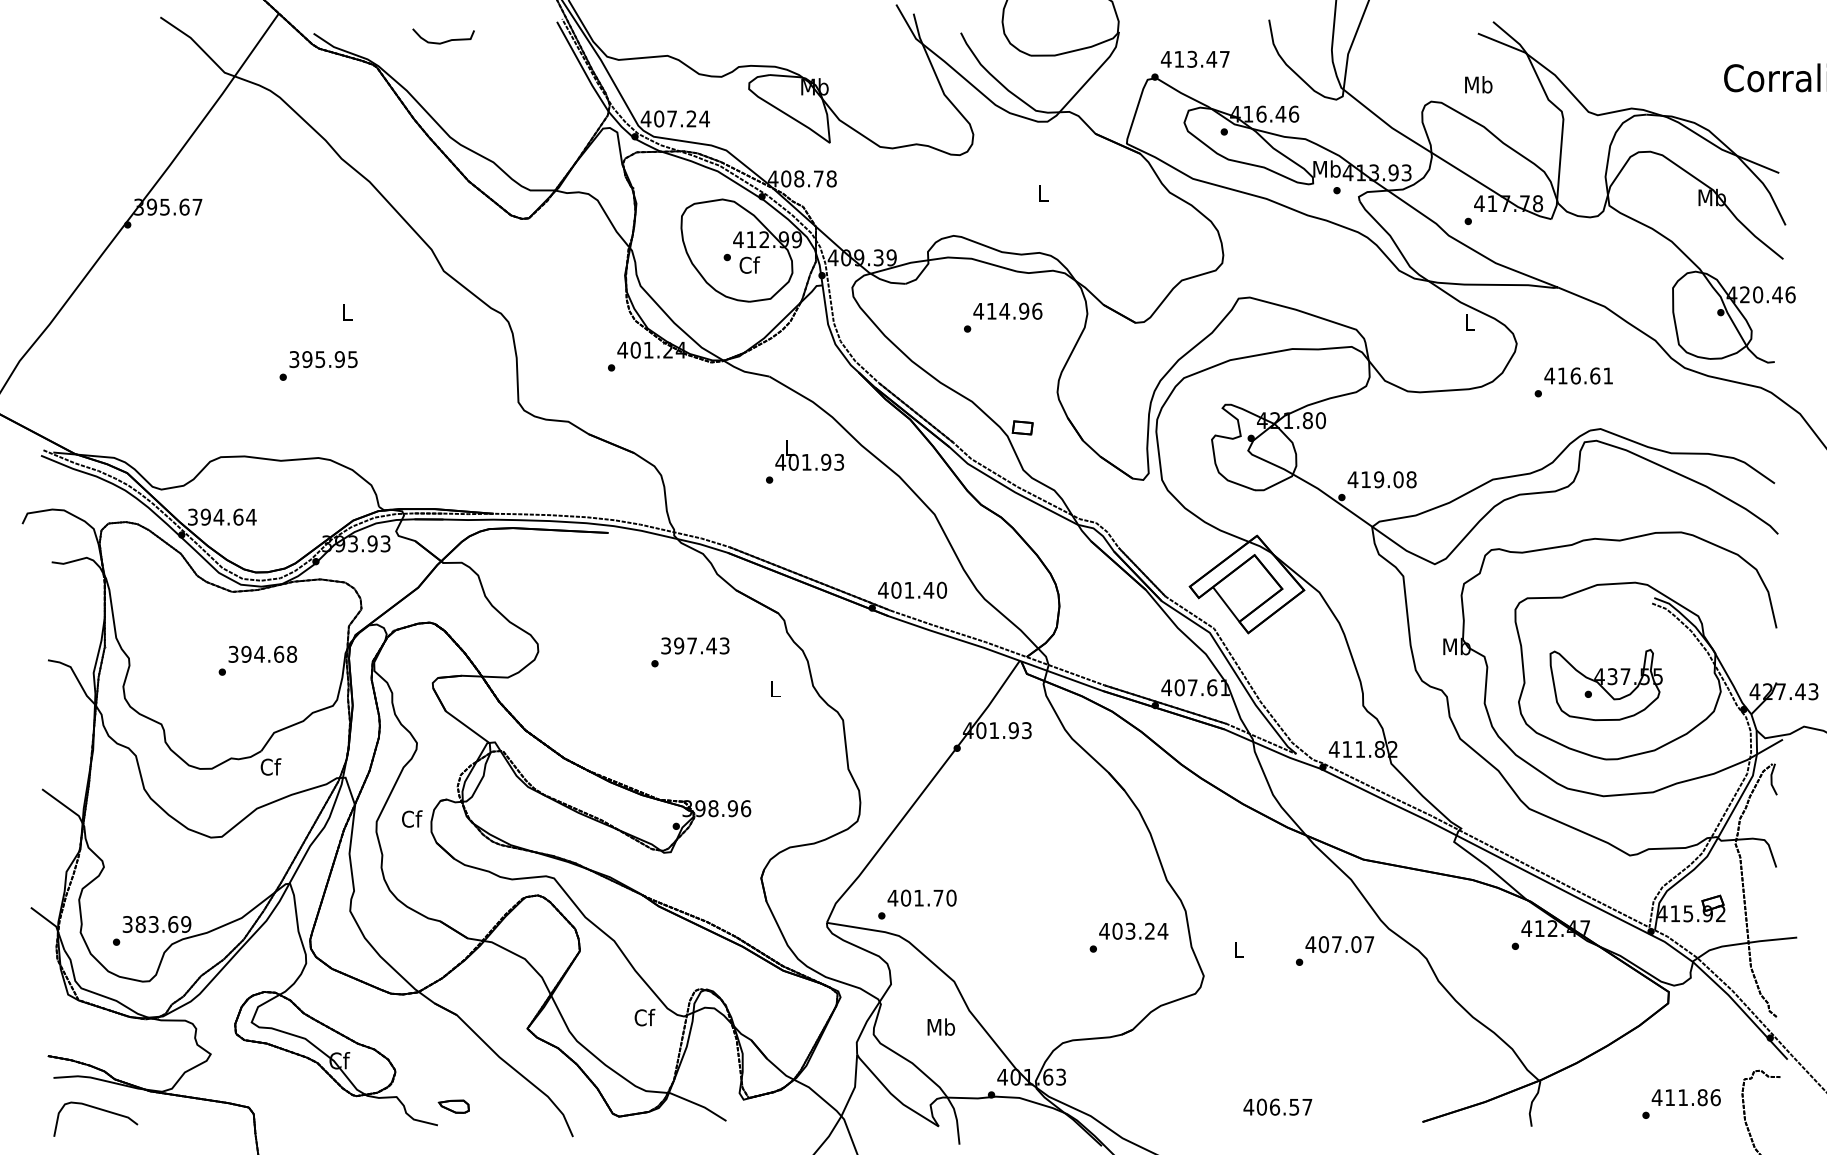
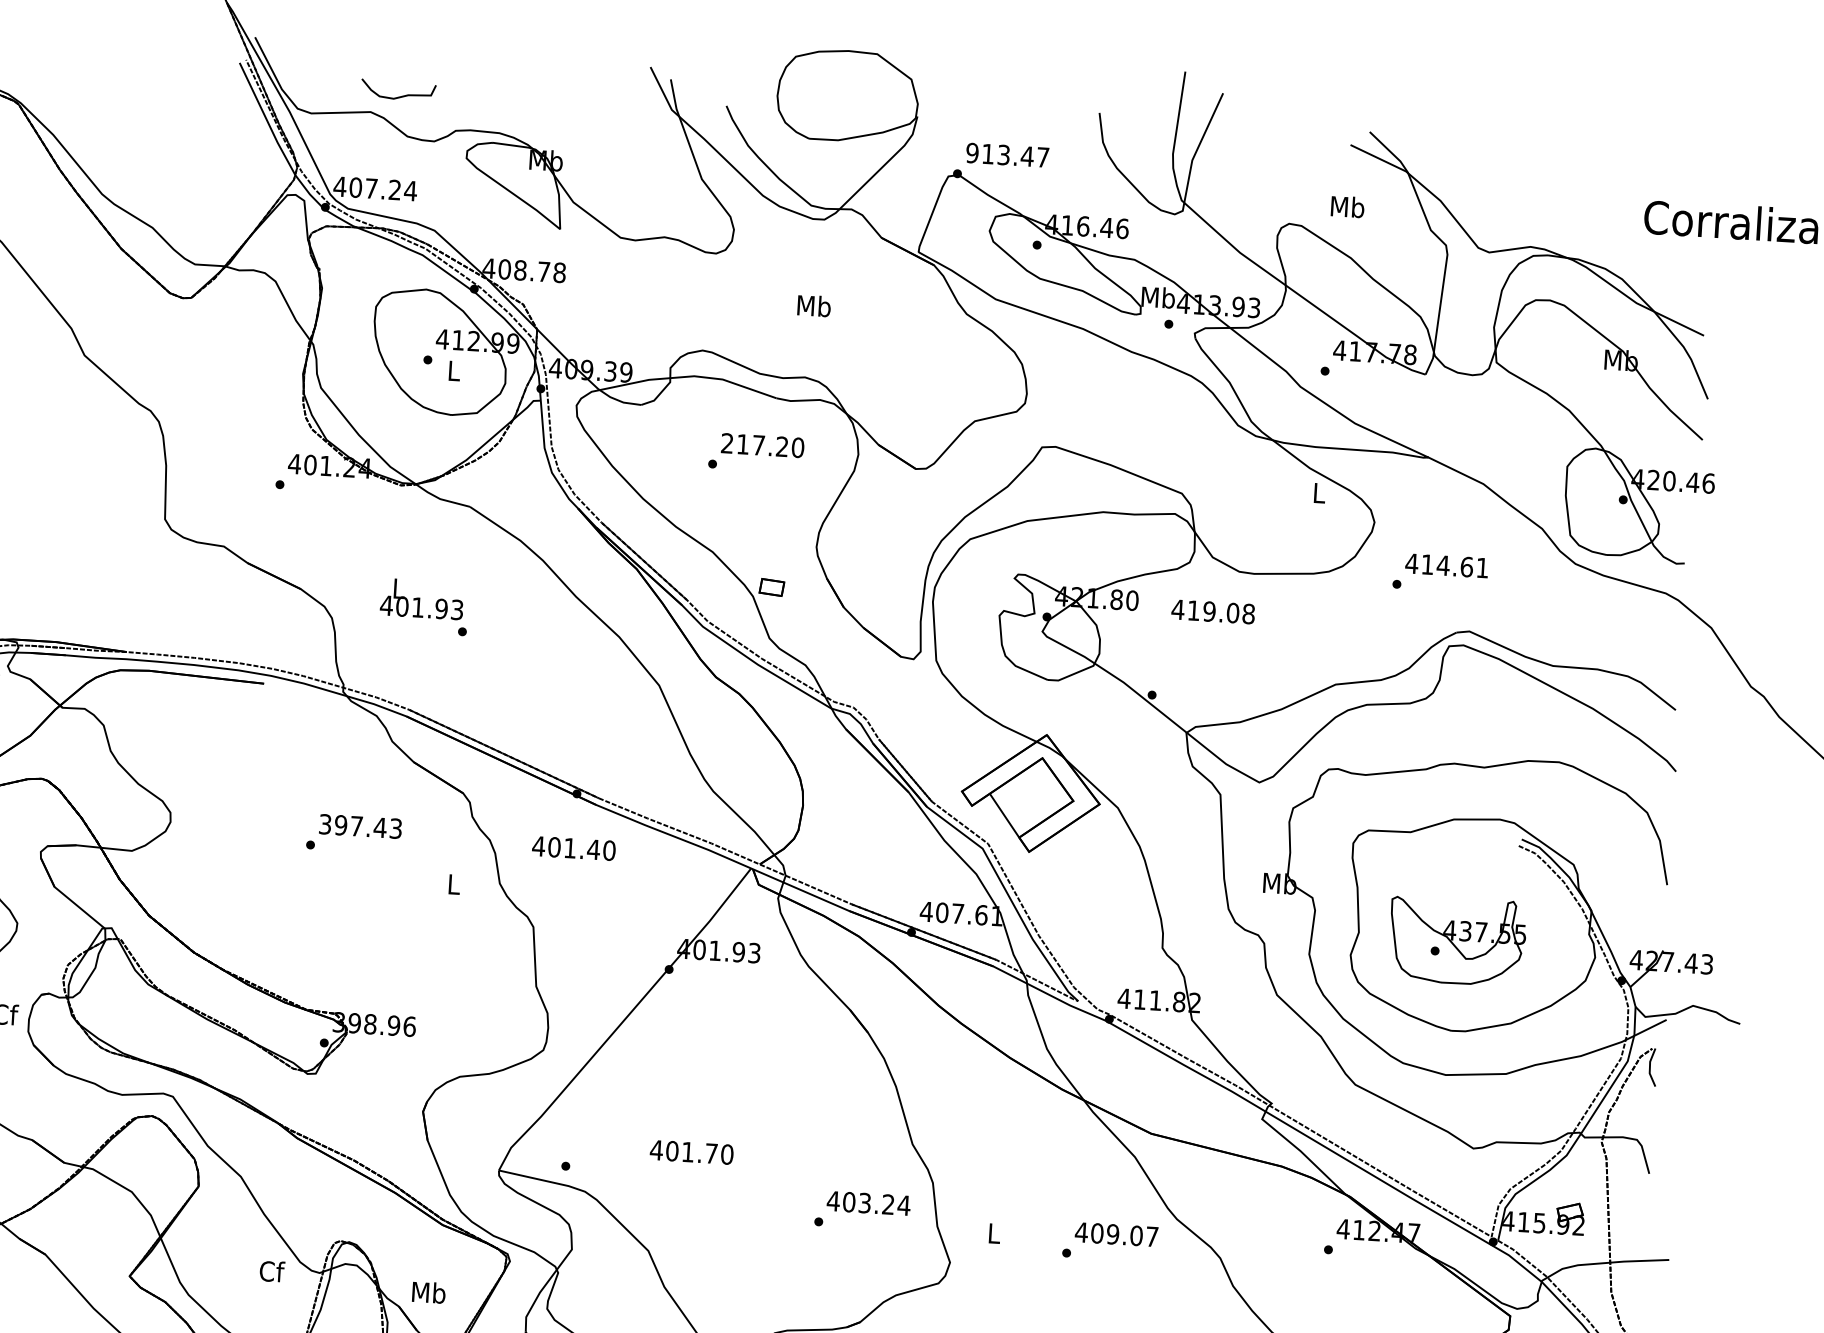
curve: (446, 40) -> (401, 95), moved
text: (1165, 58) -> (971, 152), 413.47 -> 913.47
text: (1043, 193) -> (814, 306), L -> Mb
text: (749, 264) -> (454, 370), Cf -> L
text: (1007, 310) -> (762, 444), 414.96 -> 217.20
text: (1575, 375) -> (1443, 565), 416.61 -> 414.61
text: (809, 455) -> (421, 599), moved
text: (1381, 479) -> (1212, 611), moved
text: (912, 589) -> (573, 847), moved
text: (921, 897) -> (691, 1151), moved
text: (1336, 944) -> (1112, 1234), 407.07 -> 409.07
text: (941, 1026) -> (429, 1291), moved

